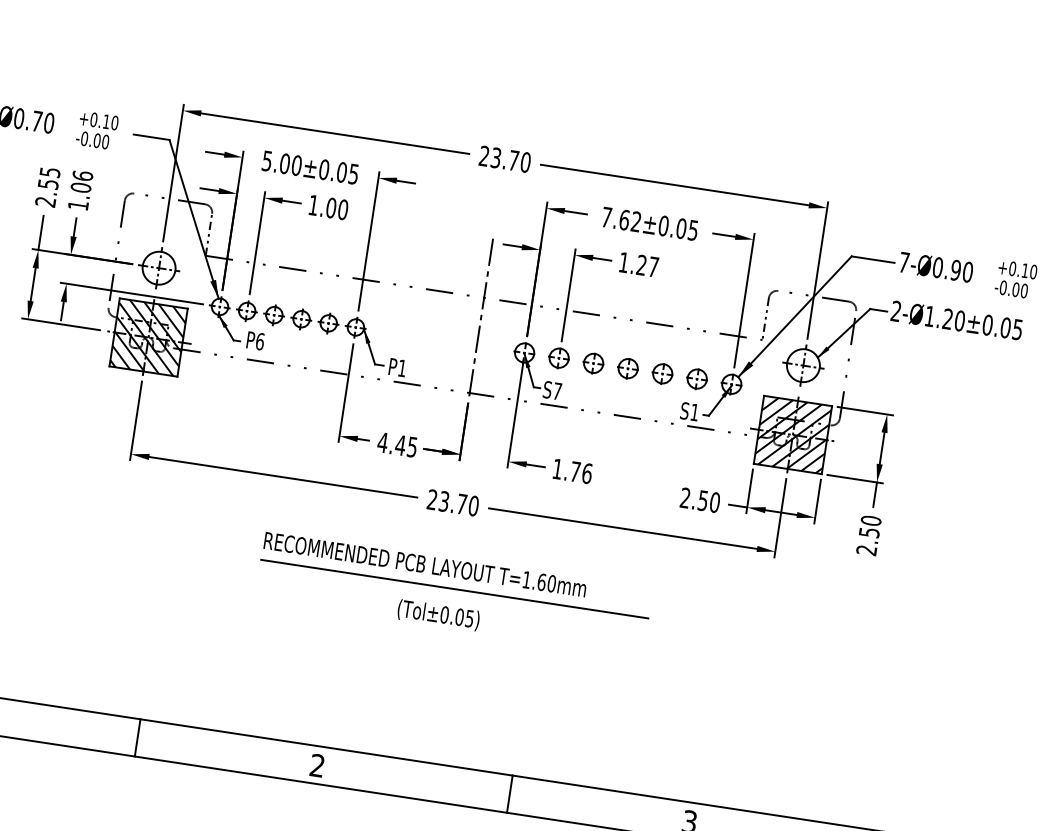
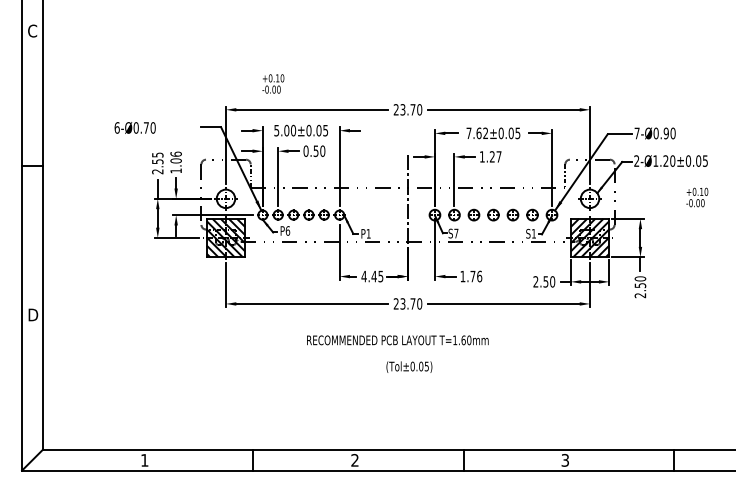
text: (97, 129) -> (273, 83), moved
text: (321, 205) -> (310, 150), 1.00 -> 0.50
text: (1016, 279) -> (697, 197), moved
line: (453, 589) -> (415, 351), removed

